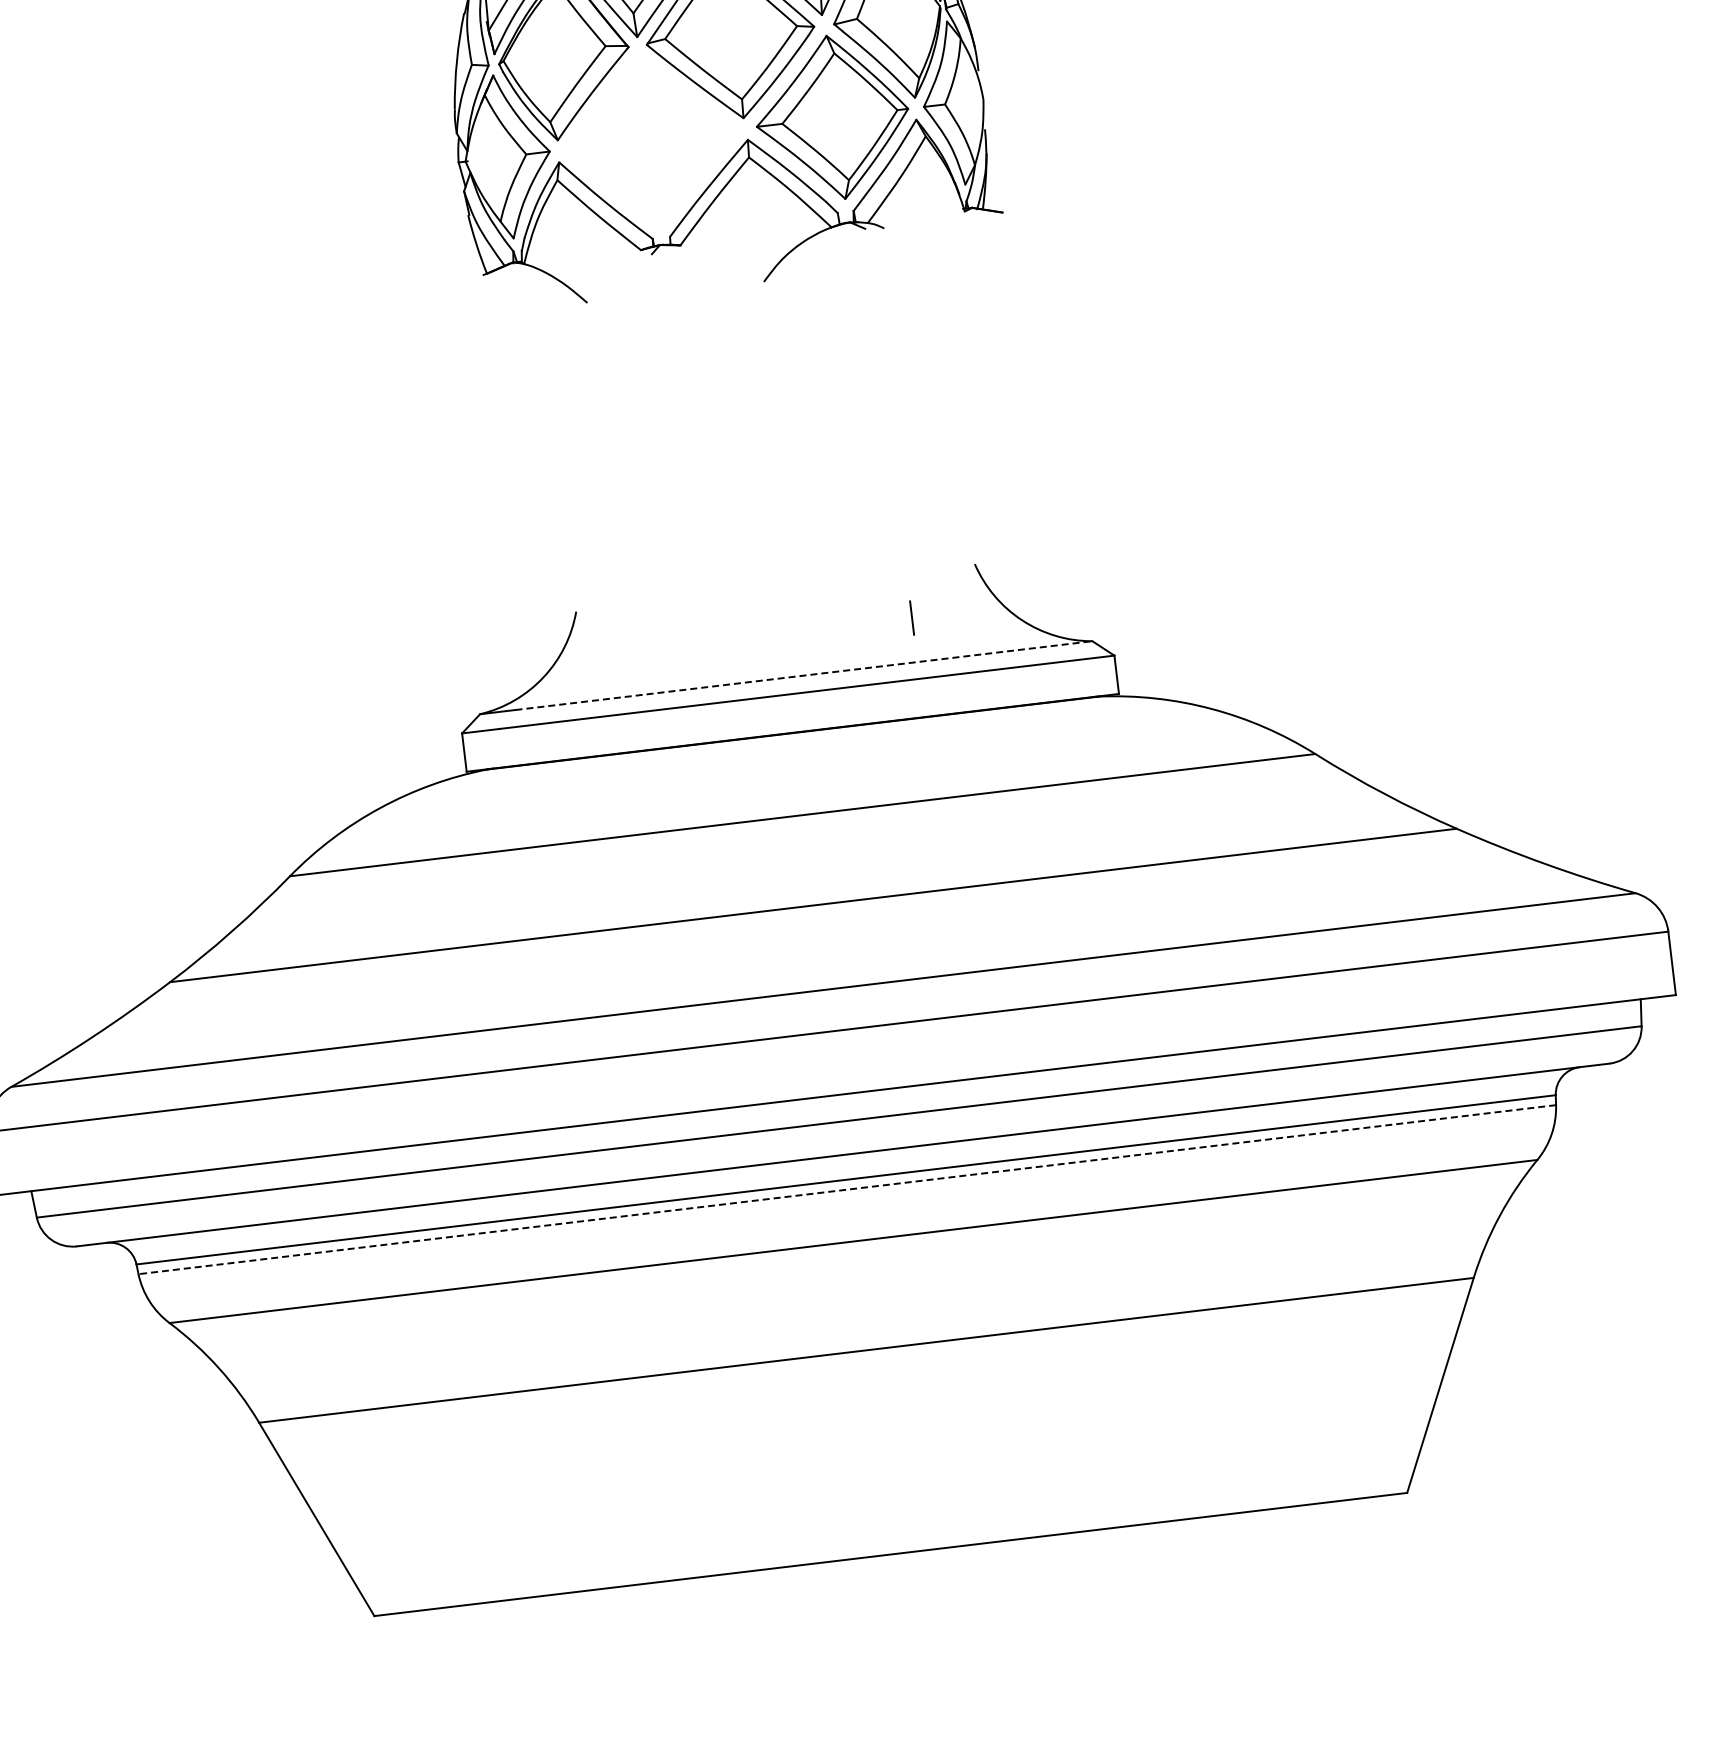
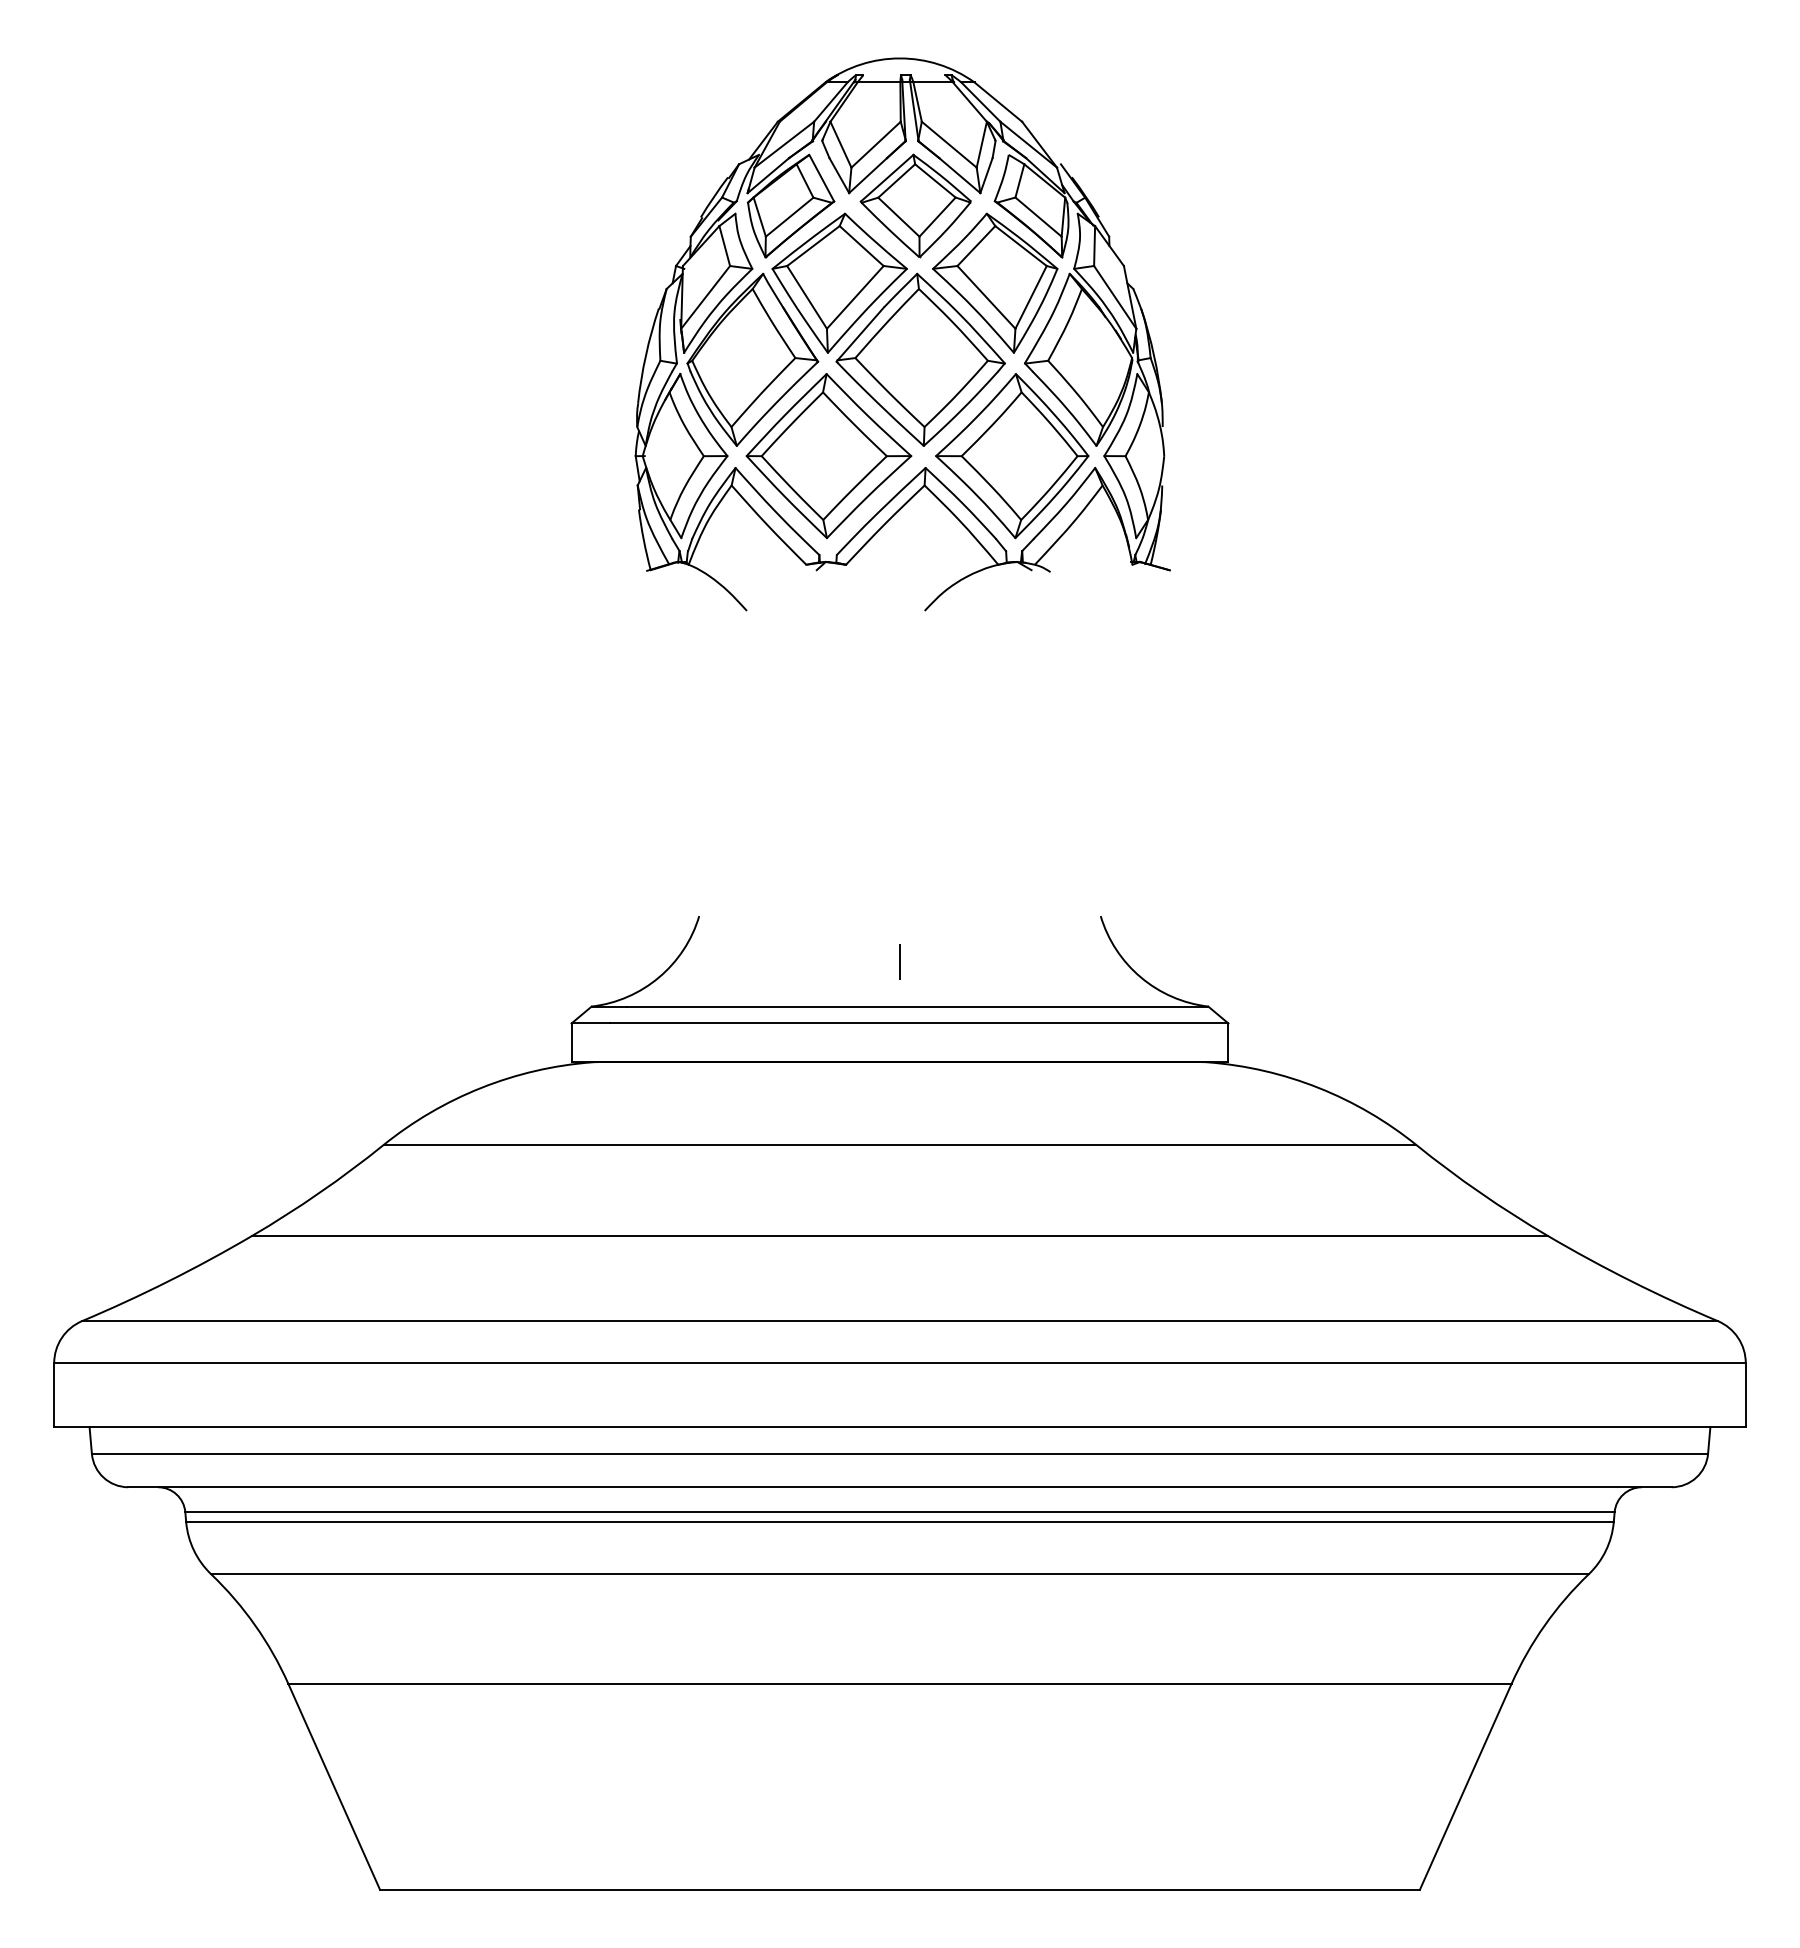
part: (650, 139) -> (828, 456), added
line: (911, 617) -> (899, 961), moved
line: (803, 675) -> (917, 1006), dashed -> solid
line: (846, 1190) -> (899, 1522), dashed -> solid

